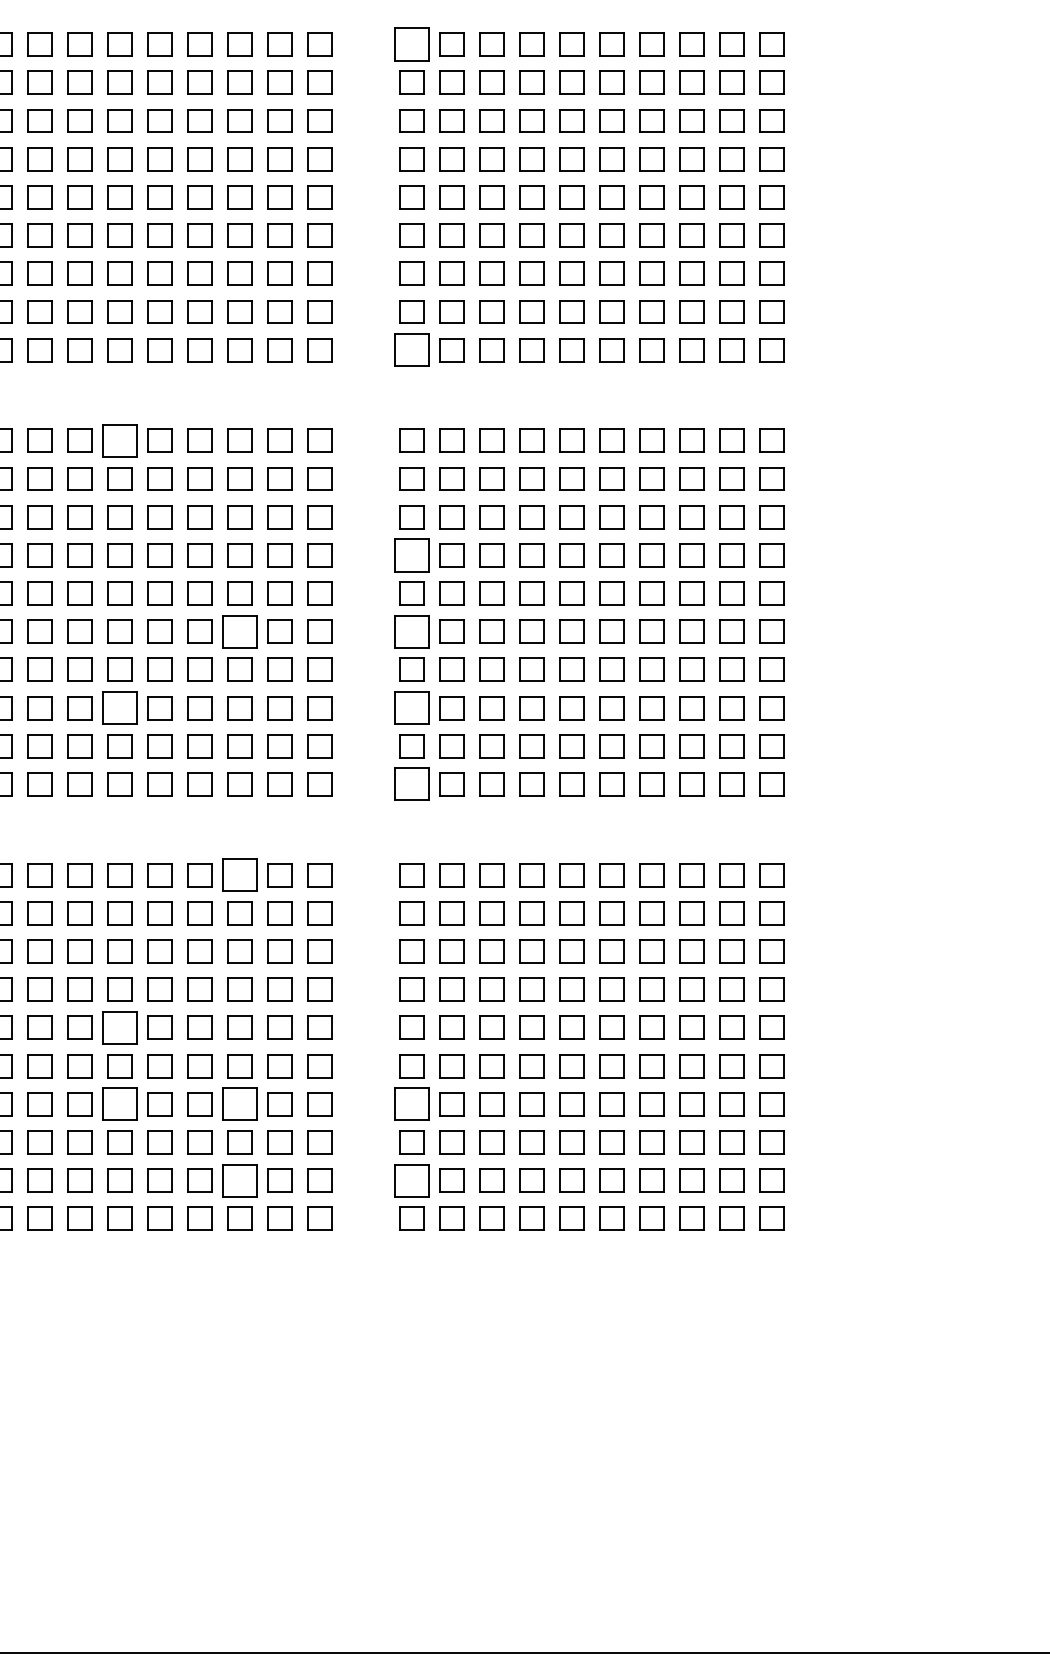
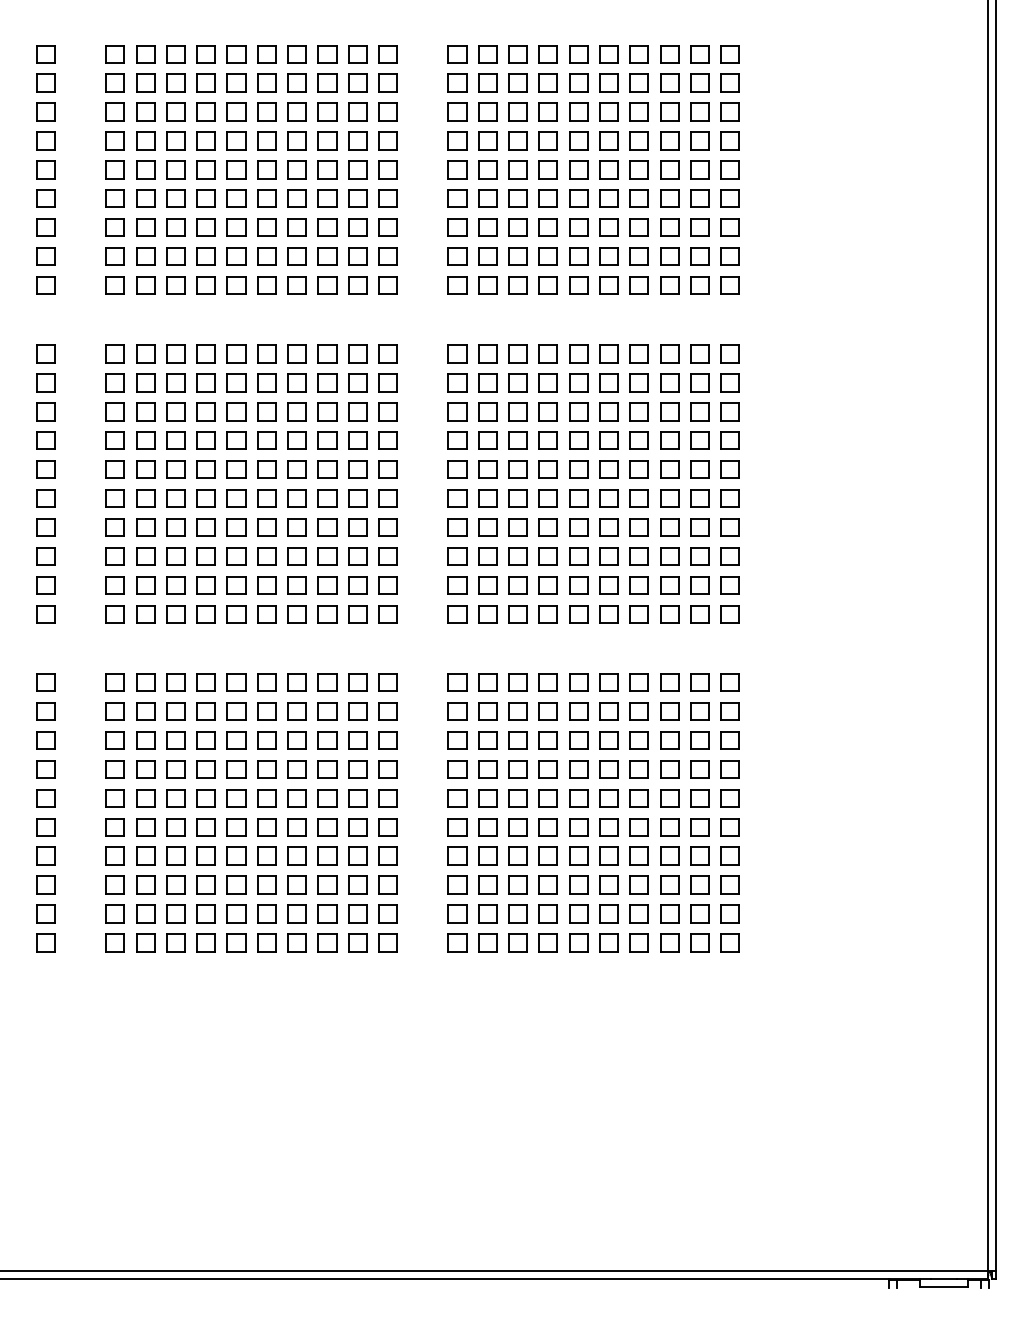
part: (411, 44) -> (457, 54), size x0.71
part: (411, 350) -> (457, 285), size x0.71
part: (119, 440) -> (236, 353), size x0.71
part: (411, 555) -> (457, 440), size x0.71
part: (240, 631) -> (327, 498), size x0.71
part: (411, 631) -> (457, 498), size x0.71
part: (119, 708) -> (236, 556), size x0.71
part: (411, 708) -> (457, 556), size x0.71
part: (411, 784) -> (457, 614), size x0.71
part: (240, 874) -> (327, 682), size x0.71
part: (119, 1028) -> (236, 798), size x0.71
part: (119, 1103) -> (236, 855), size x0.71
part: (240, 1103) -> (327, 855), size x0.71
part: (411, 1103) -> (457, 855), size x0.71
part: (240, 1180) -> (327, 913), size x0.71
part: (411, 1180) -> (457, 913), size x0.71

